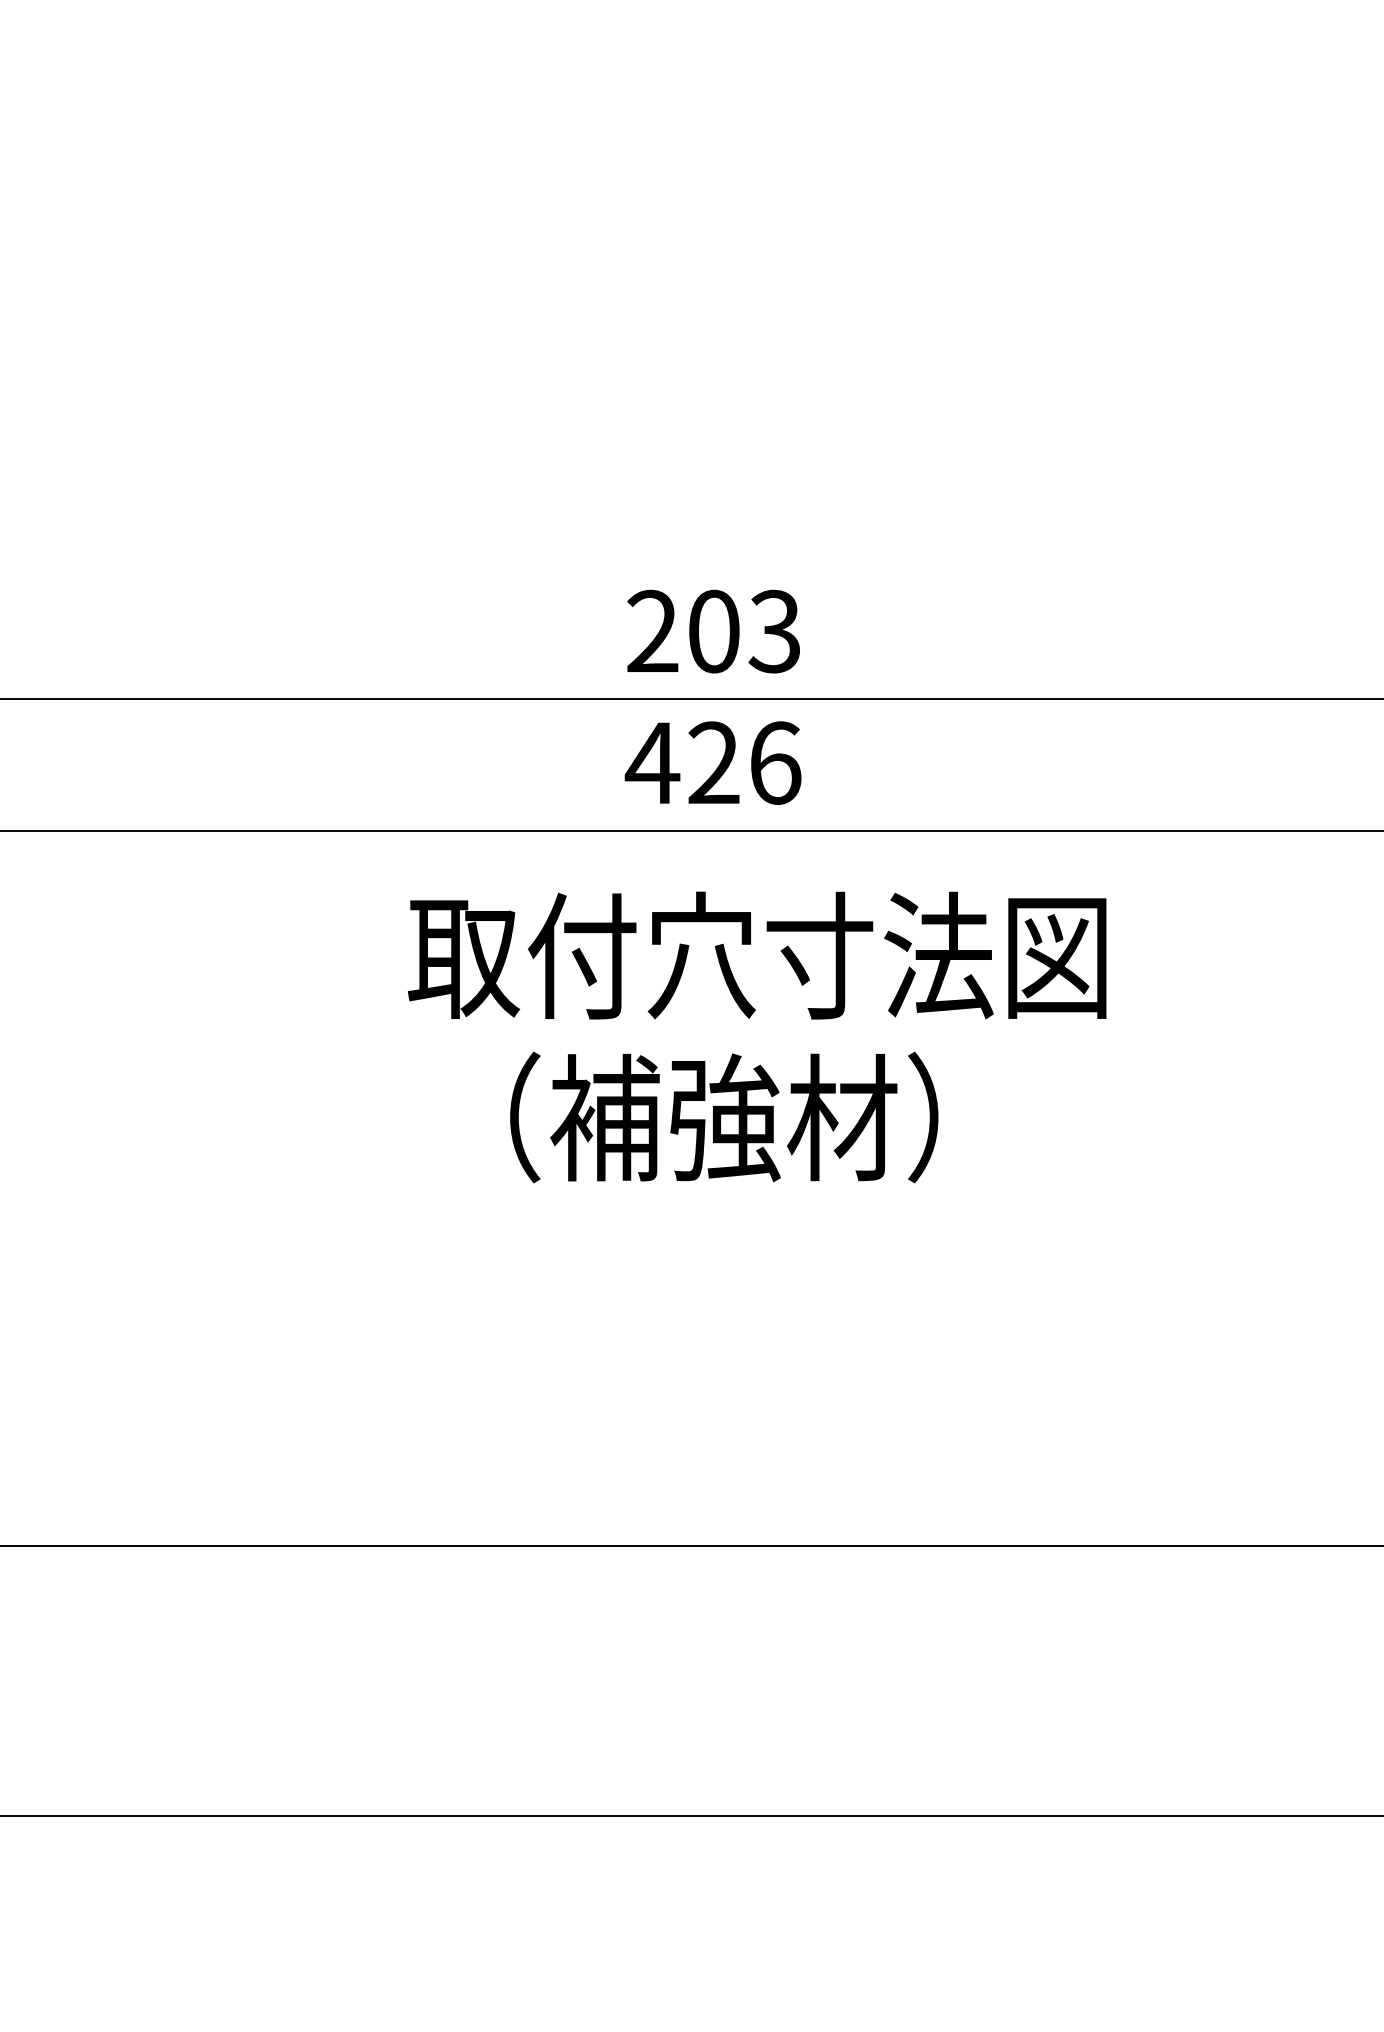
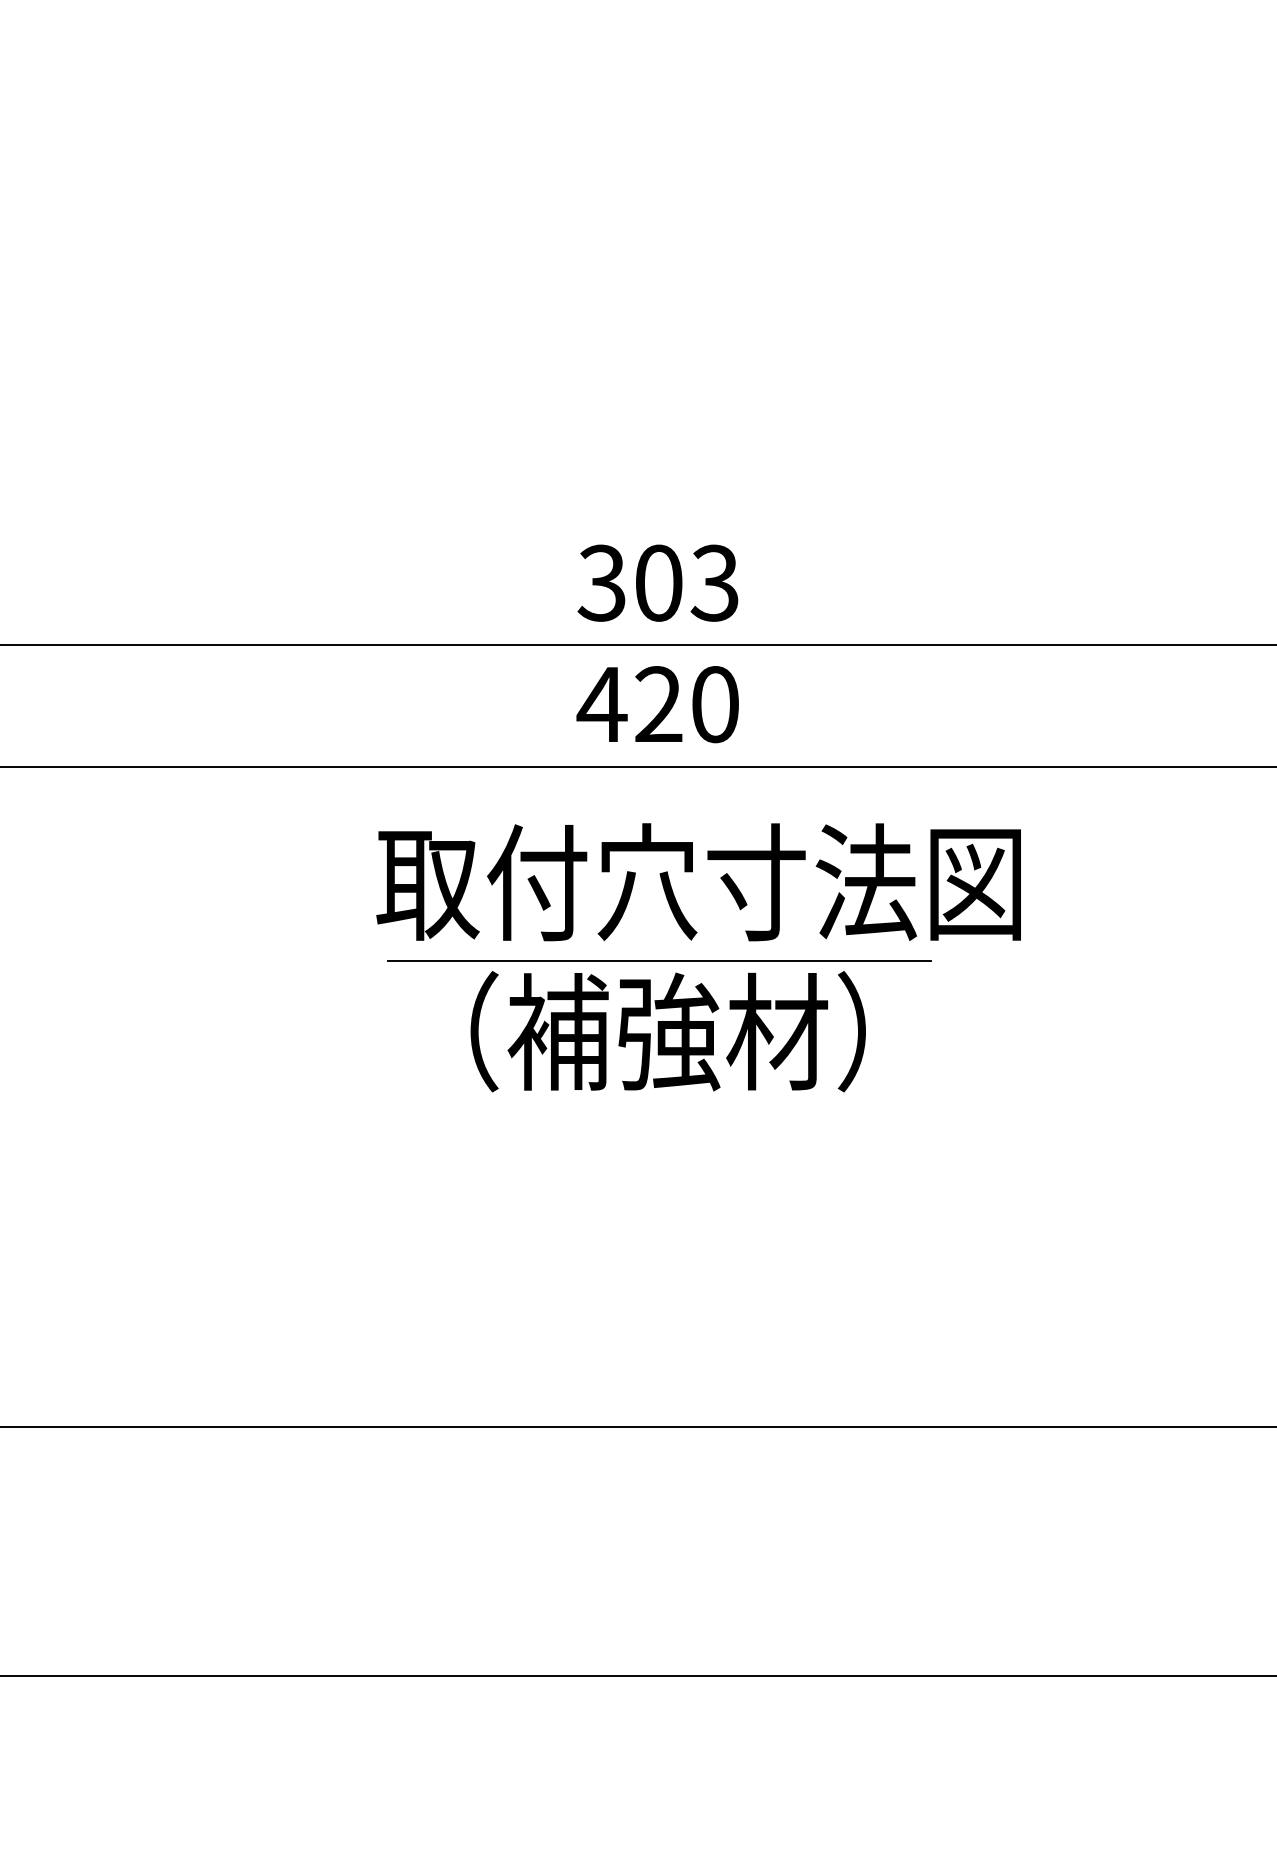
text: (652, 631) -> (602, 583), 203 -> 303
text: (775, 762) -> (715, 704), 426 -> 420
line: (714, 1040) -> (659, 960), added

